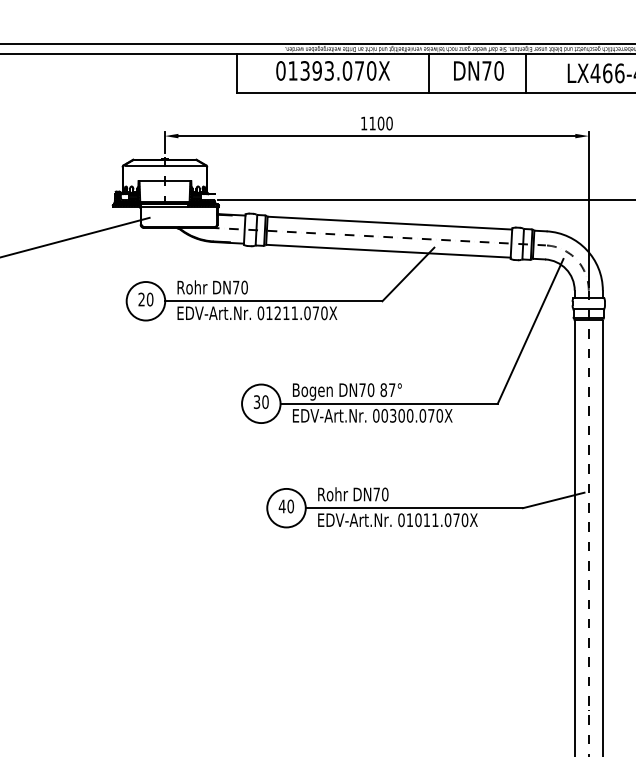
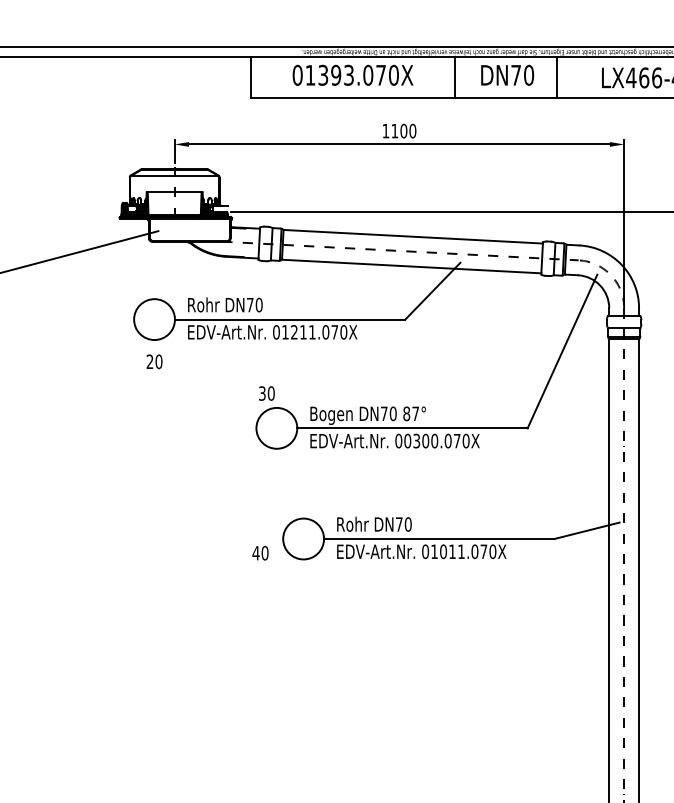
text: (145, 299) -> (154, 361), moved
text: (260, 402) -> (266, 393), moved
text: (286, 505) -> (260, 552), moved

